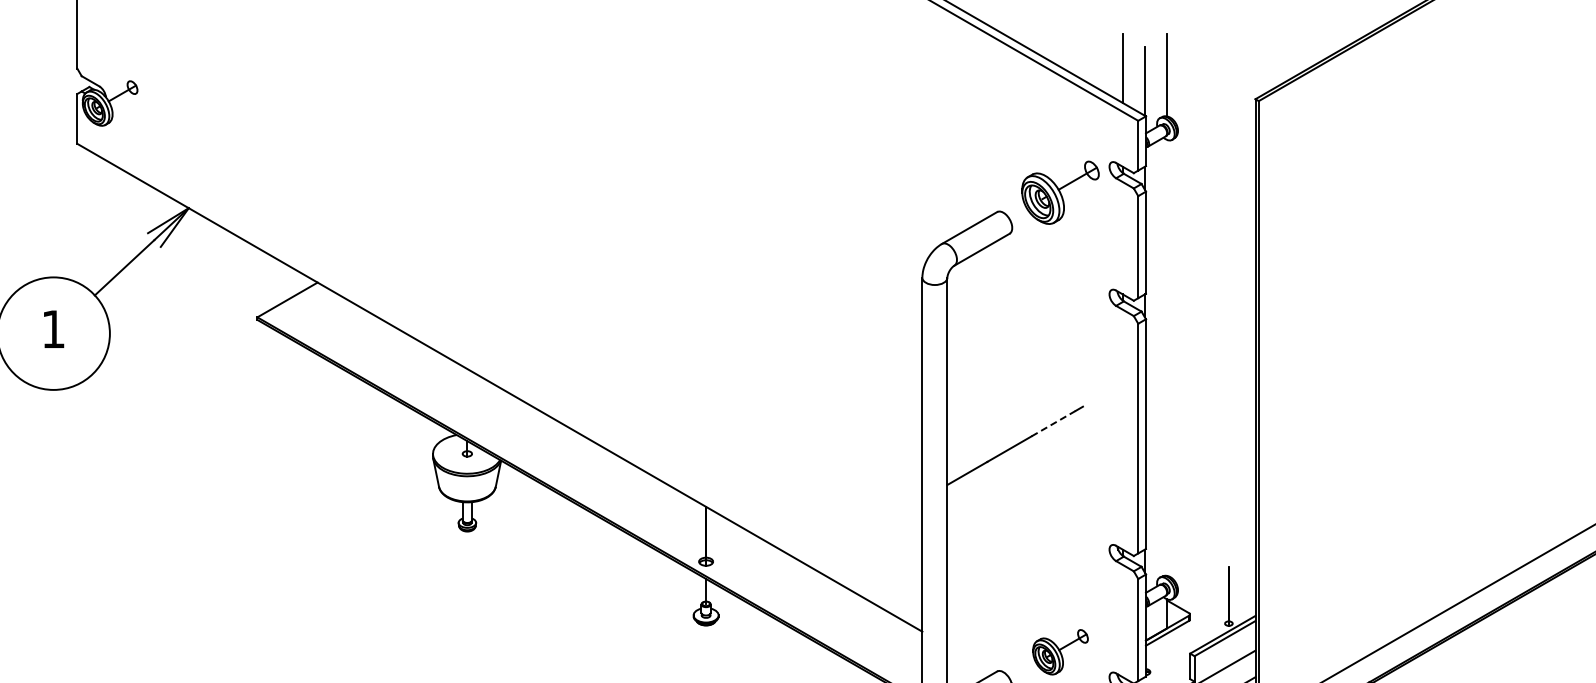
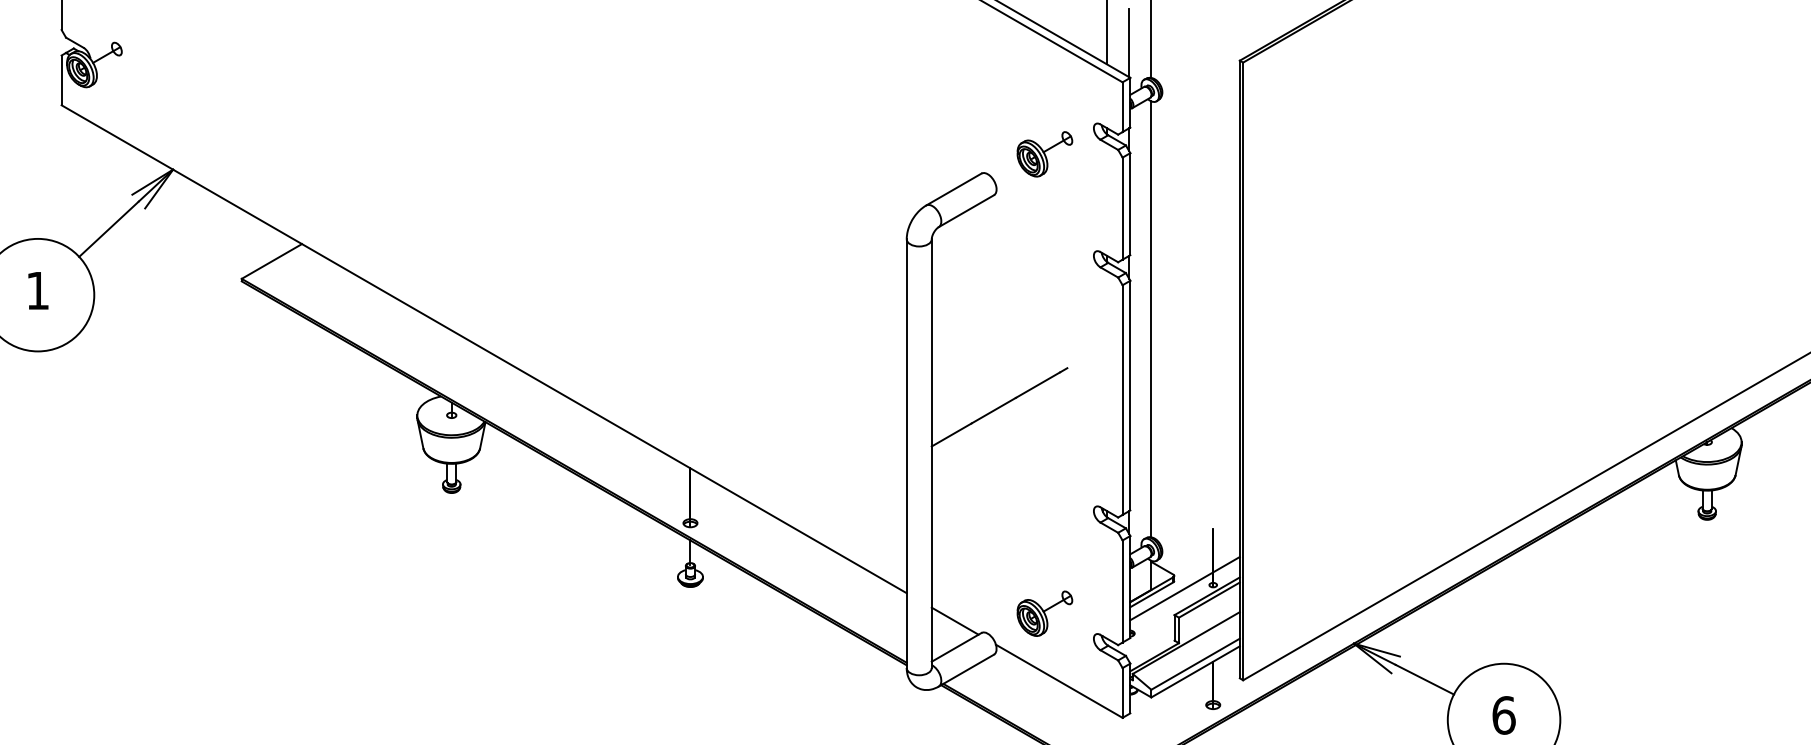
part: (1060, 193) -> (1044, 154), size x0.71
line: (1167, 358) -> (1151, 319), added
line: (1054, 424) -> (1038, 385), dashed -> solid
line: (1200, 627) -> (1184, 588), added
line: (970, 659) -> (954, 620), added

